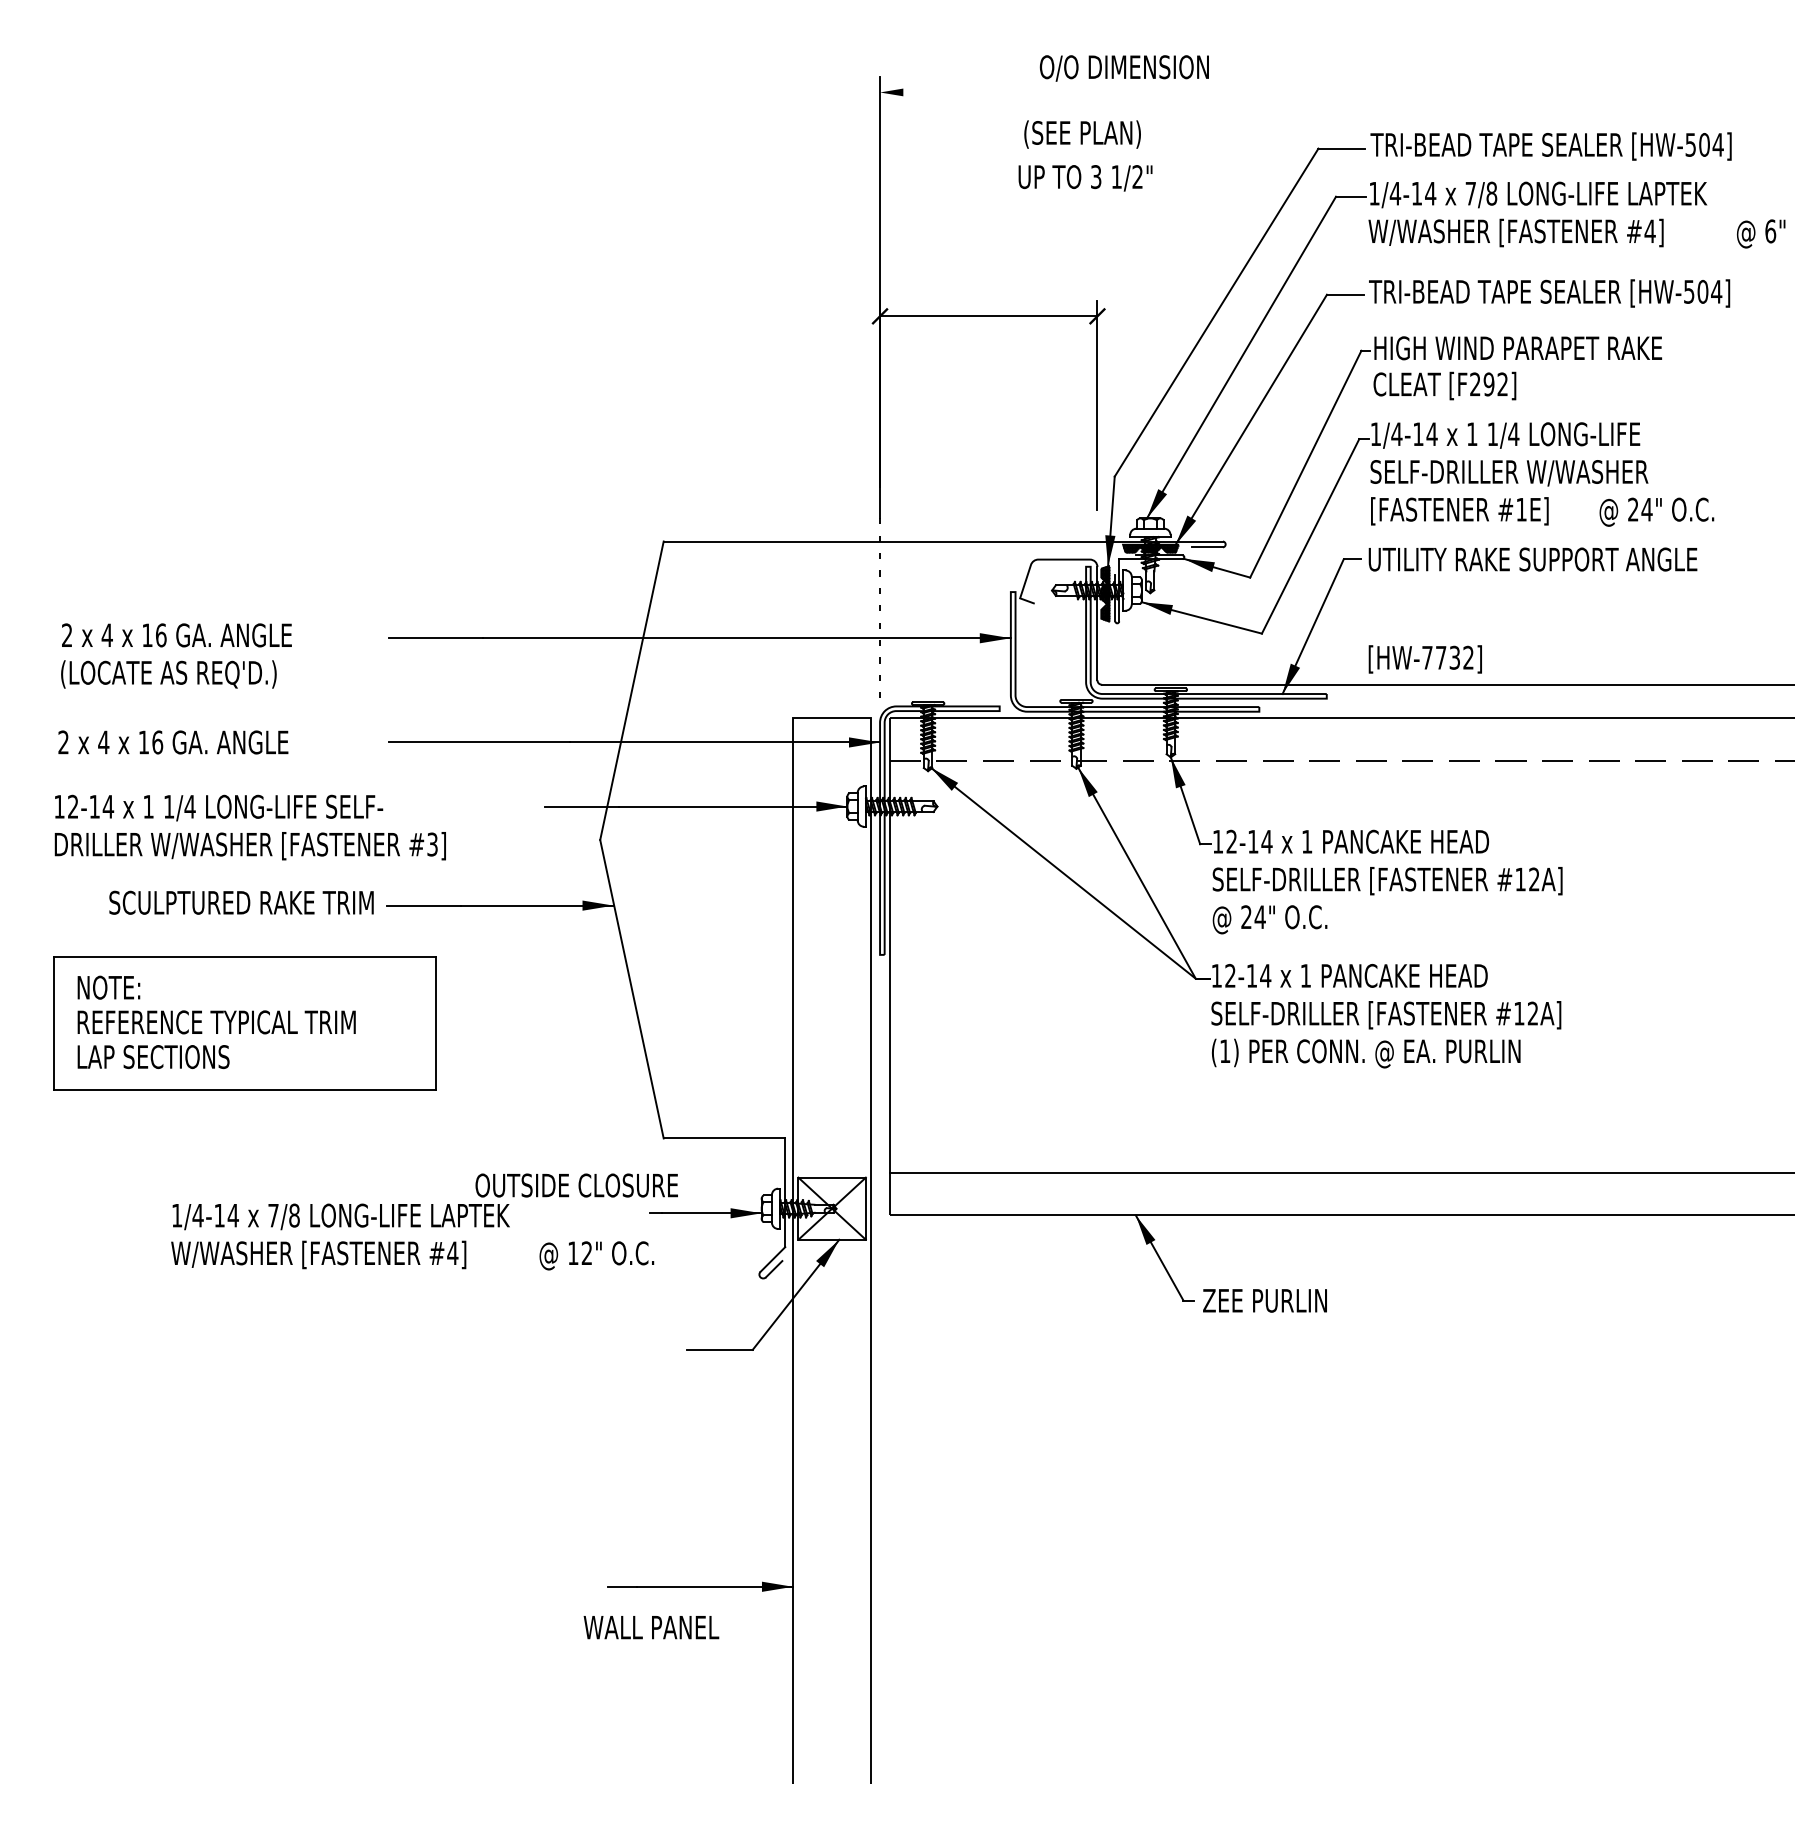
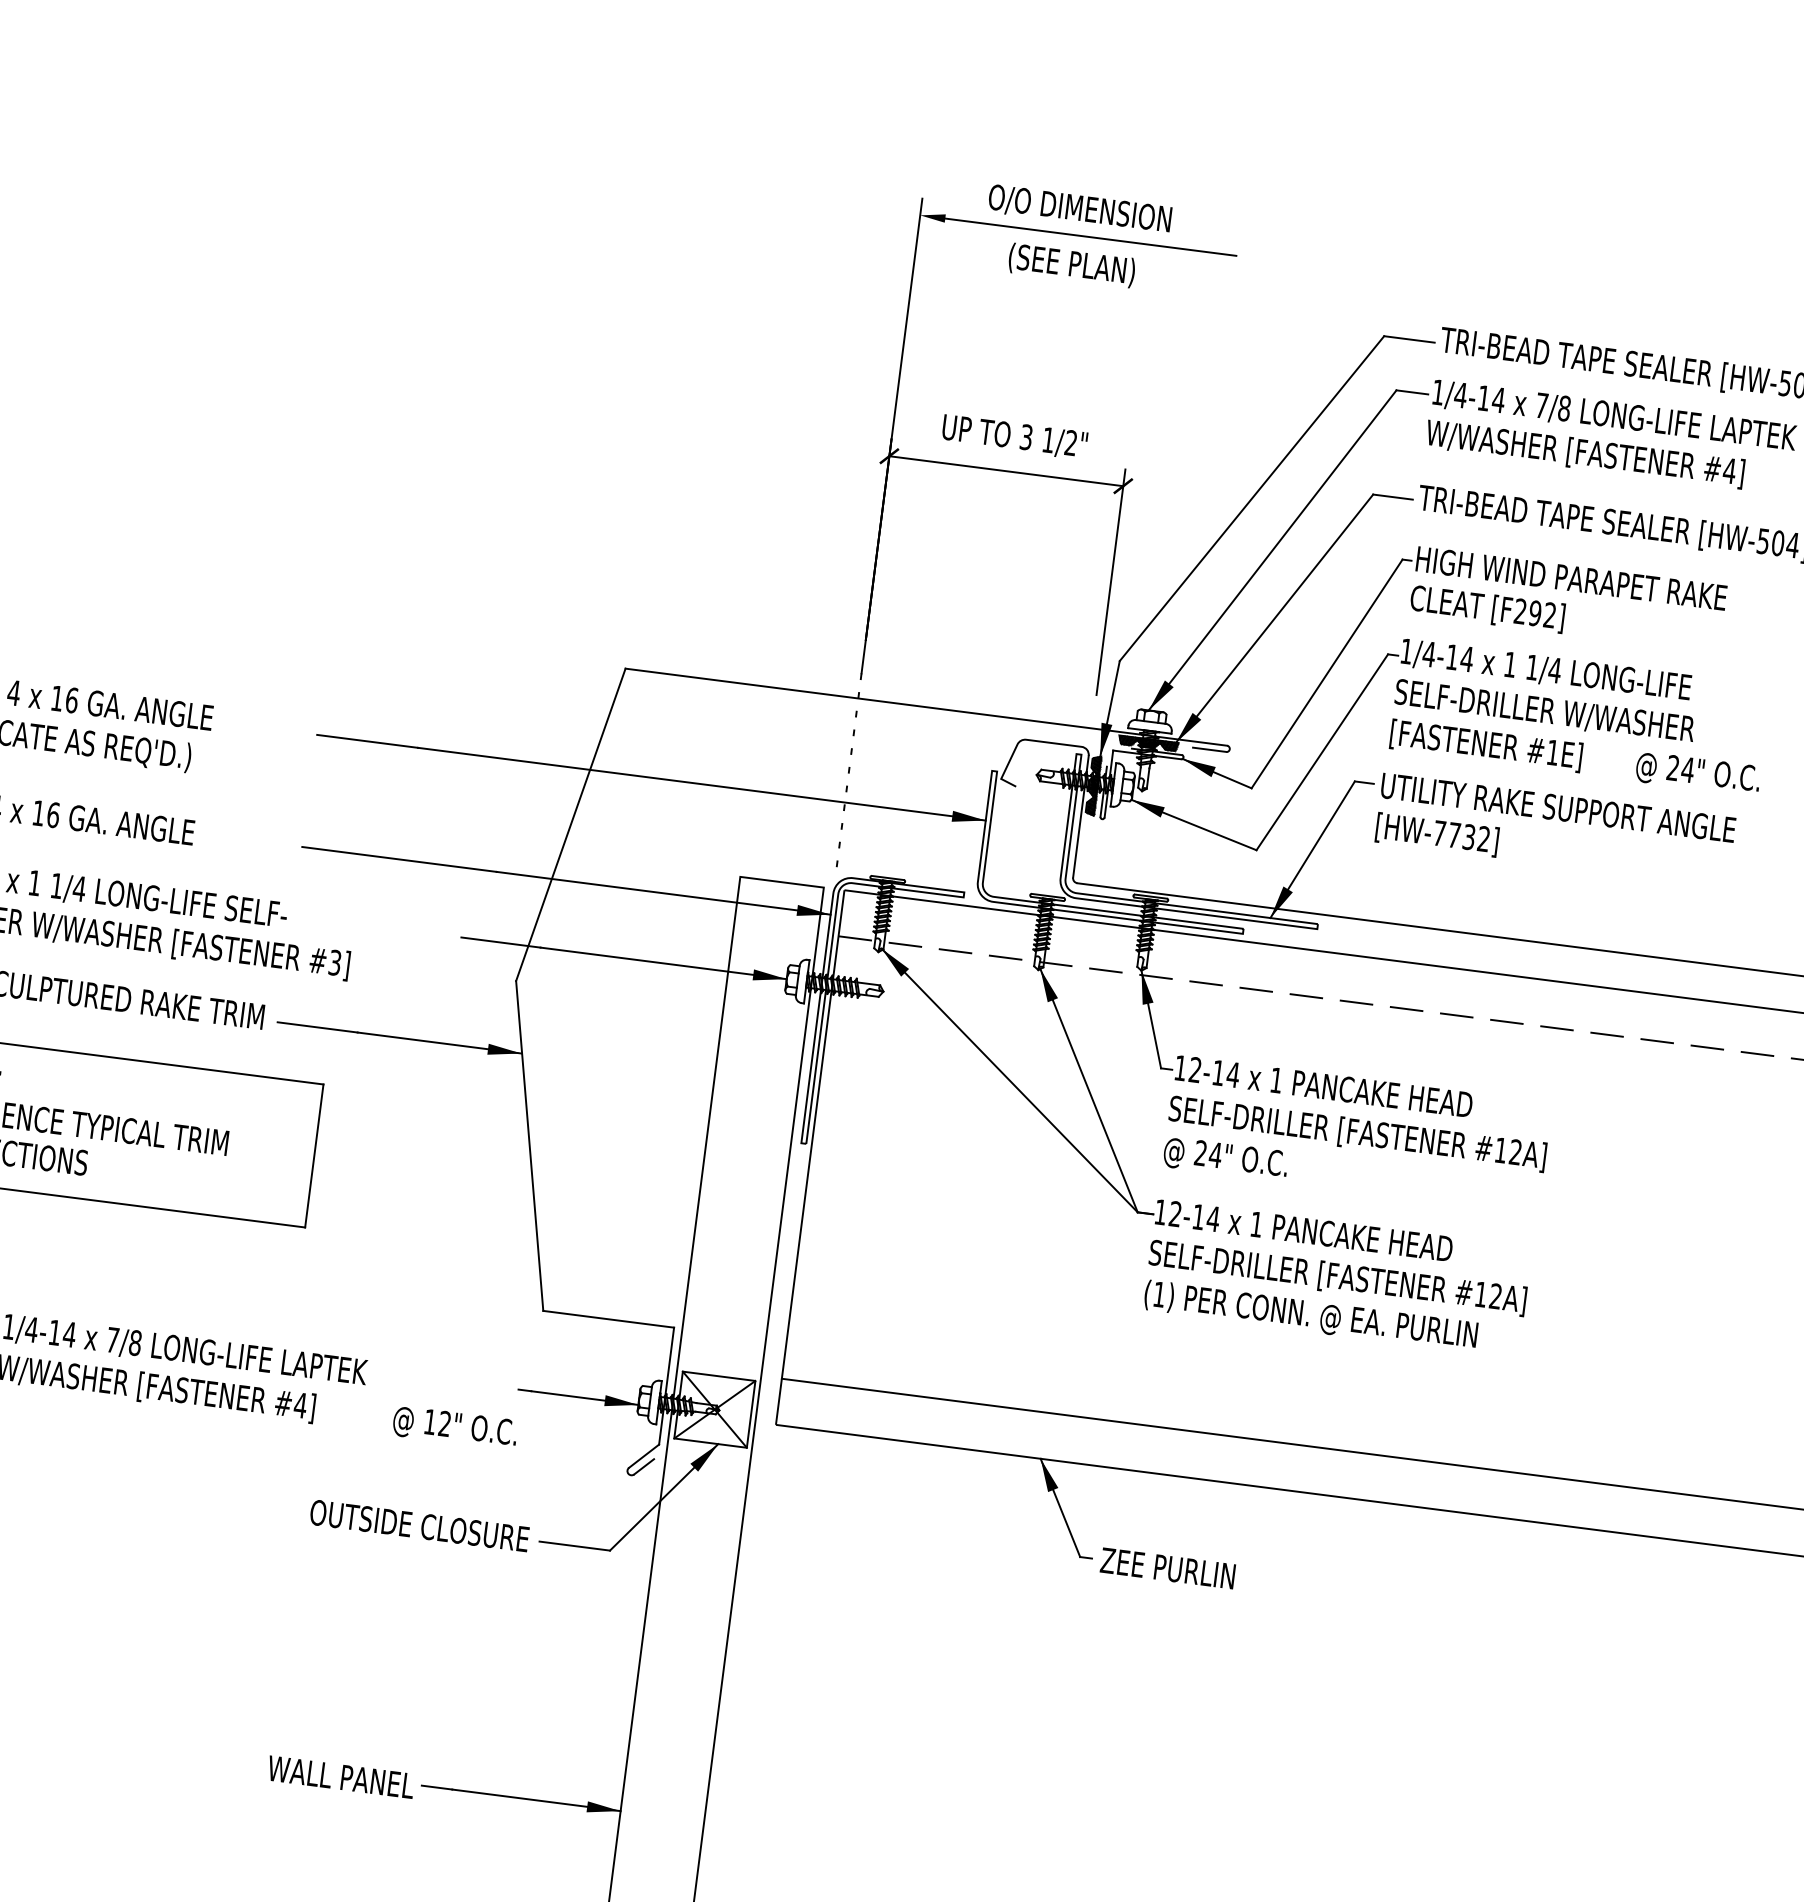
text: (1123, 68) -> (1078, 209), moved
line: (1038, 92) -> (1090, 237), added
text: (1082, 134) -> (1071, 265), moved
text: (1085, 178) -> (1014, 437), moved
text: (1424, 659) -> (1436, 834), moved
text: (576, 1185) -> (419, 1525), moved
text: (651, 1627) -> (341, 1777), moved

